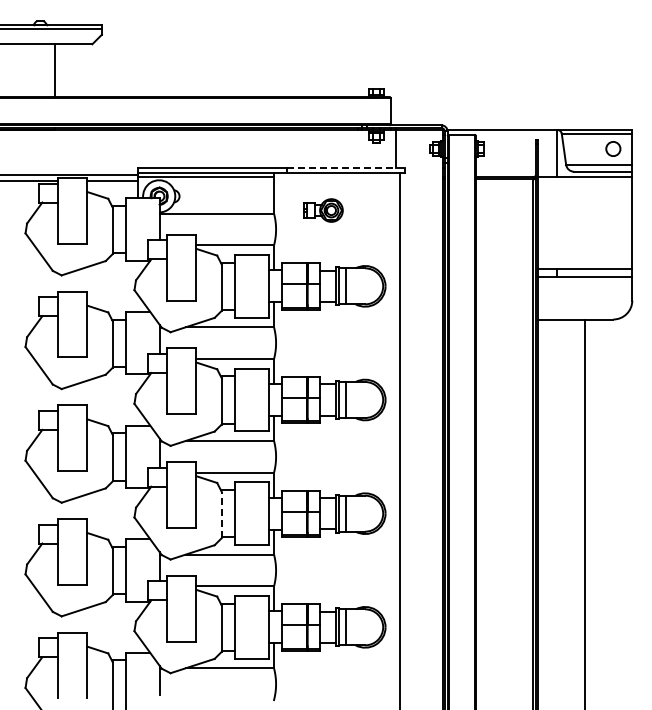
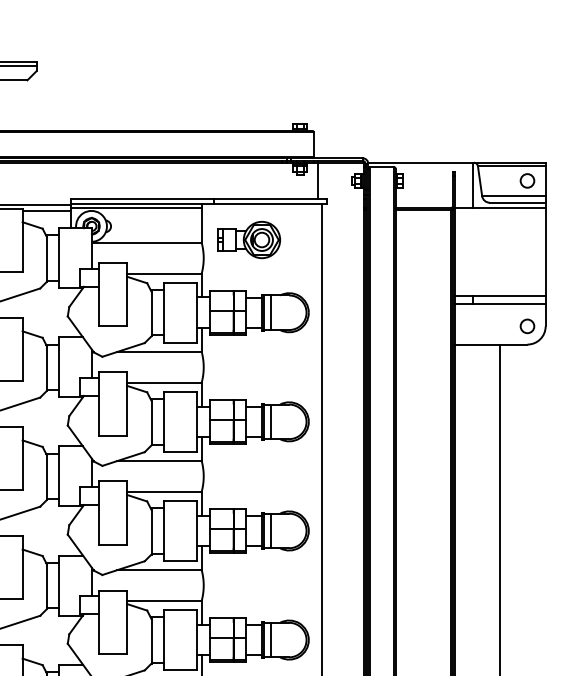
line: (345, 167) -> (270, 198), dashed -> solid
part: (323, 210) -> (249, 239), size x1.67
circle: (613, 300) -> (527, 326), added
line: (221, 514) -> (151, 531), dashed -> solid

